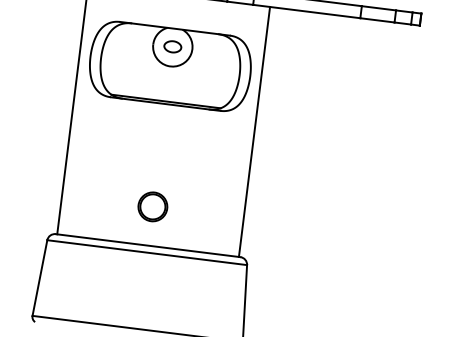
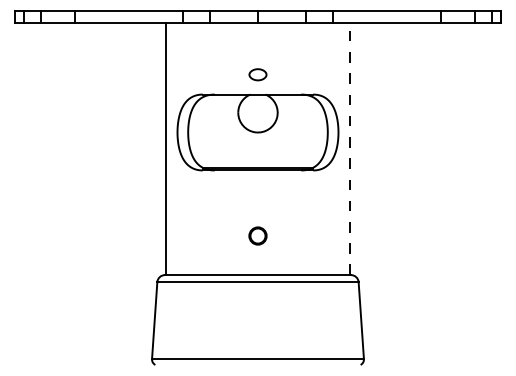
part: (169, 66) -> (257, 132), moved
line: (254, 132) -> (349, 149), solid -> dashed
part: (152, 206) -> (257, 235), size x0.6

